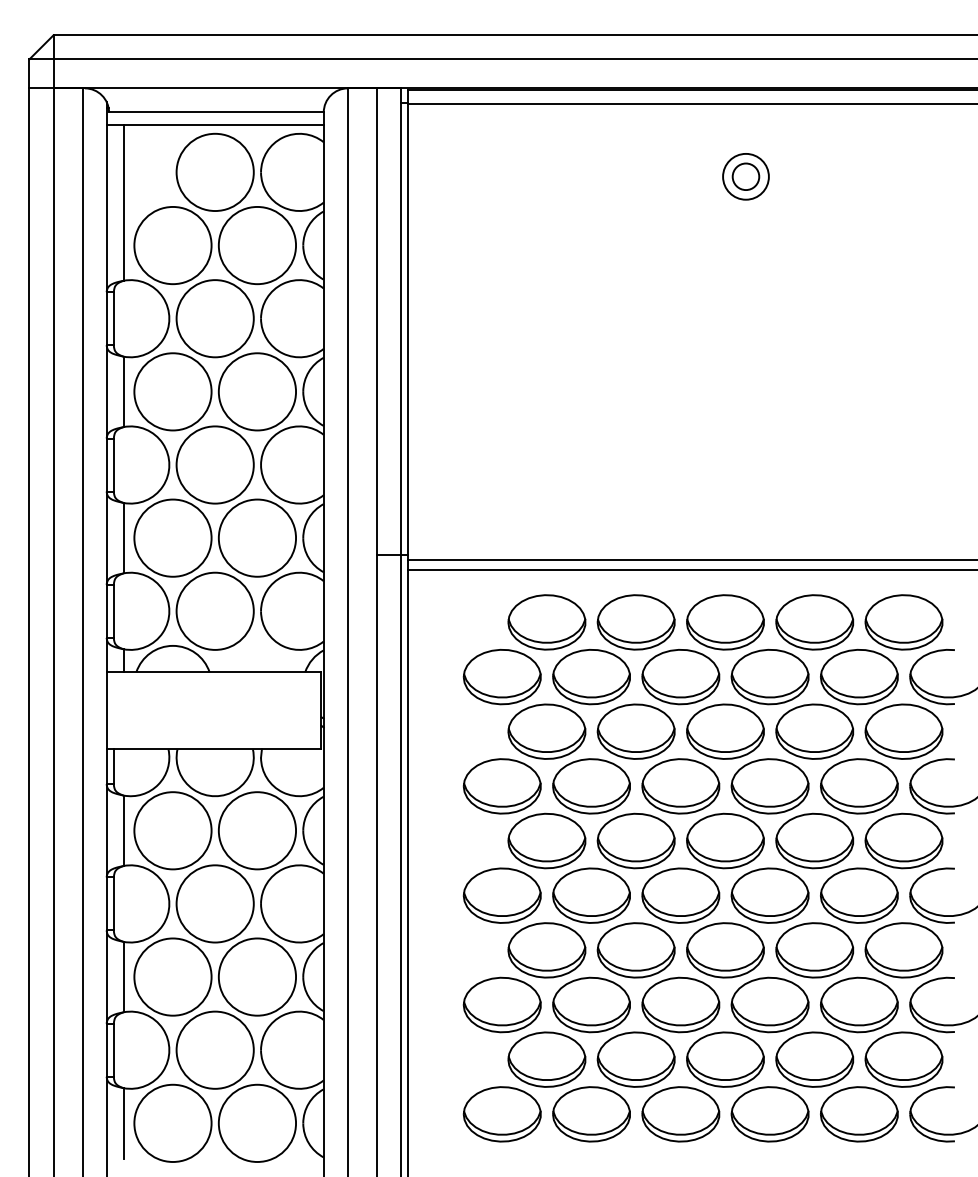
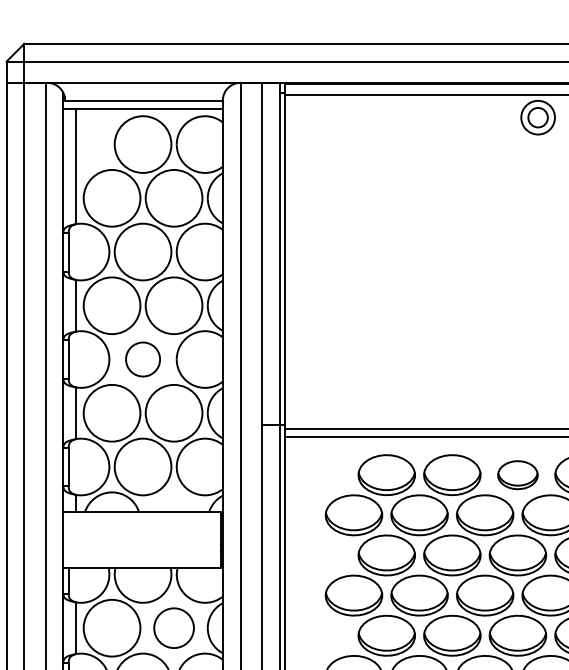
part: (745, 176) -> (537, 117), moved
circle: (214, 464) -> (142, 359), size x0.6
part: (725, 622) -> (517, 475), size x0.7
circle: (257, 830) -> (174, 628), size x0.7

